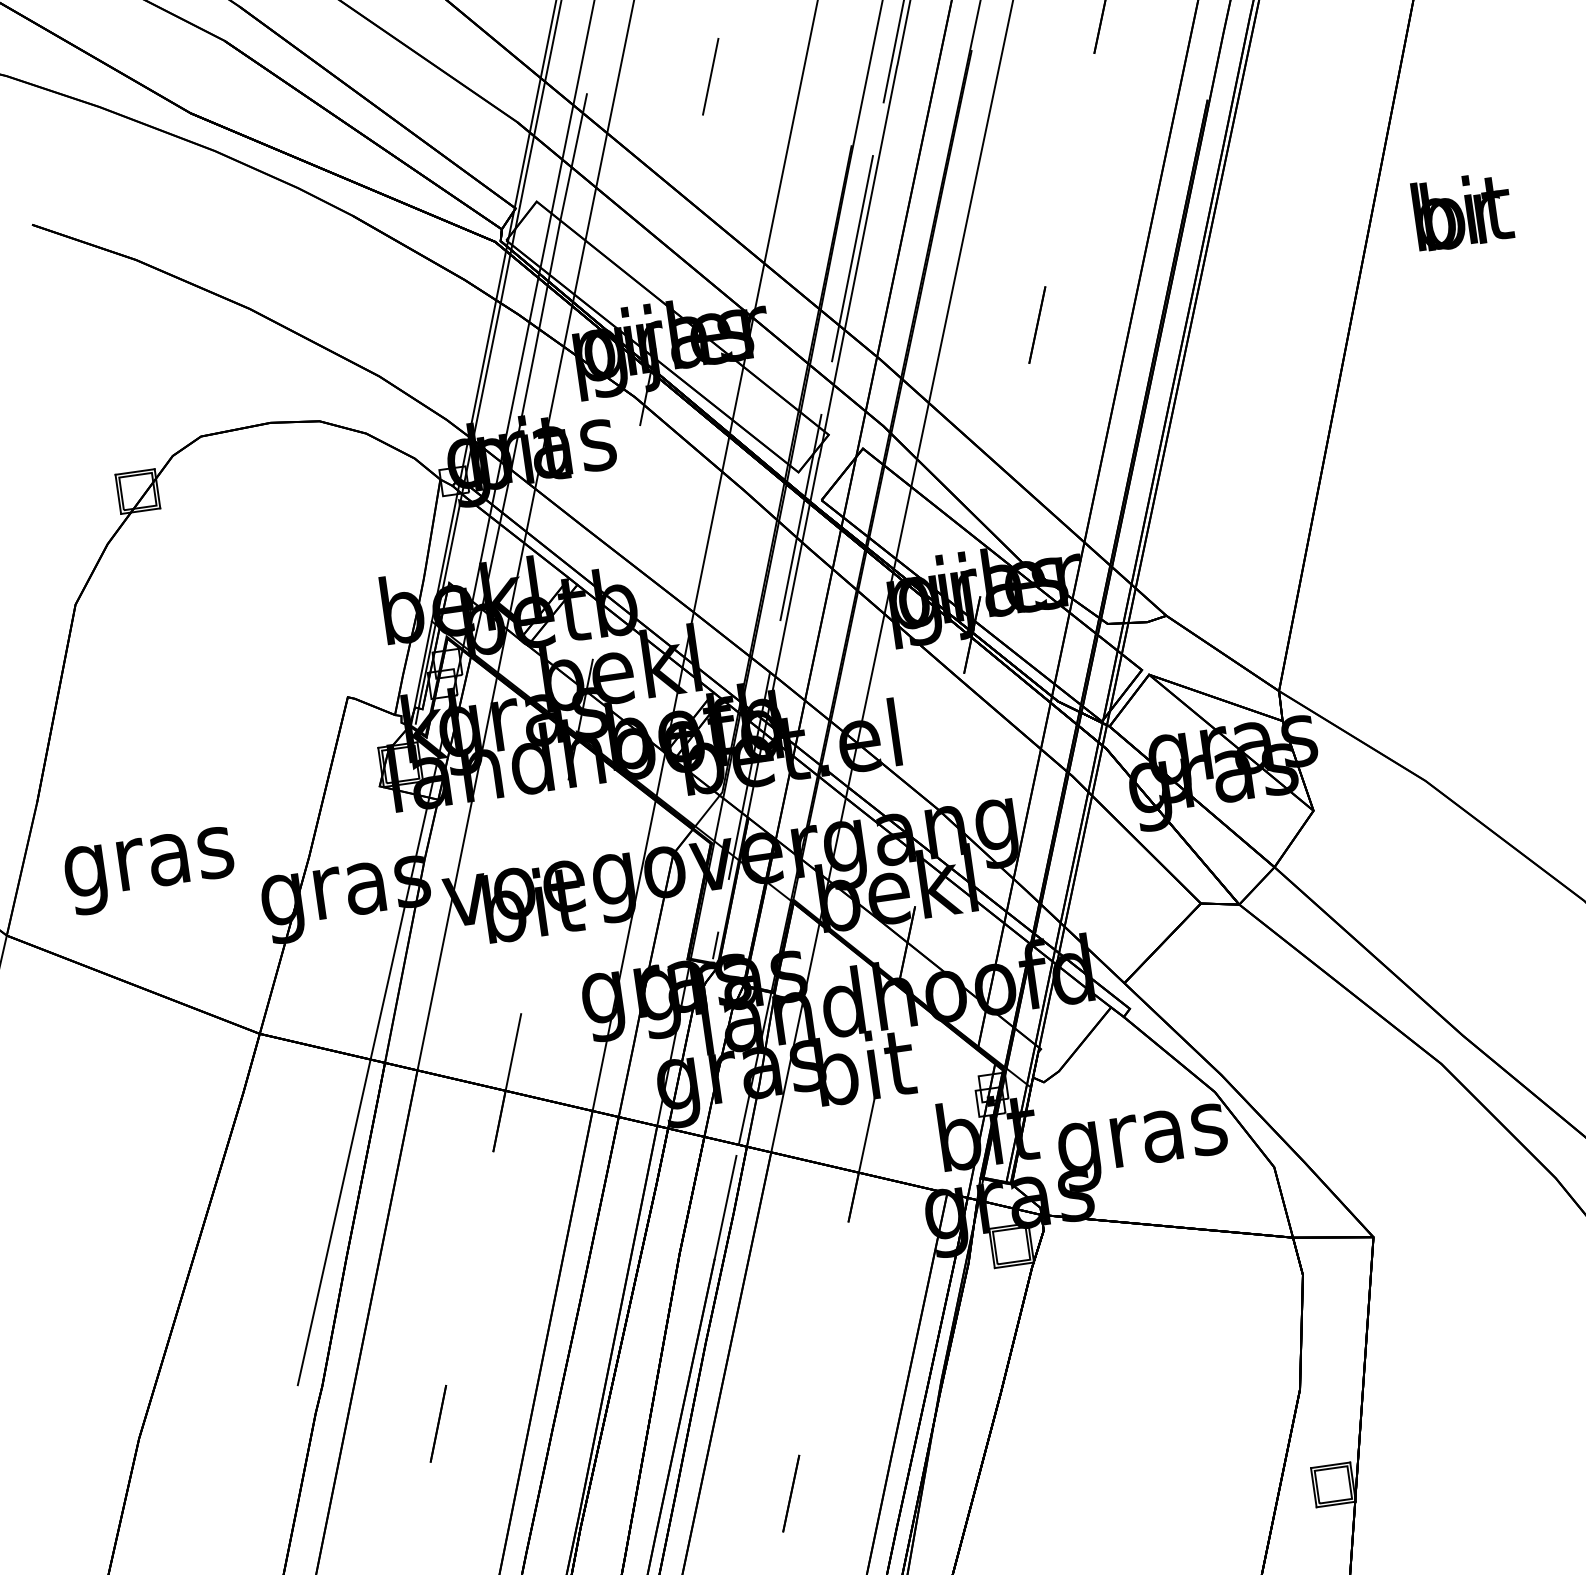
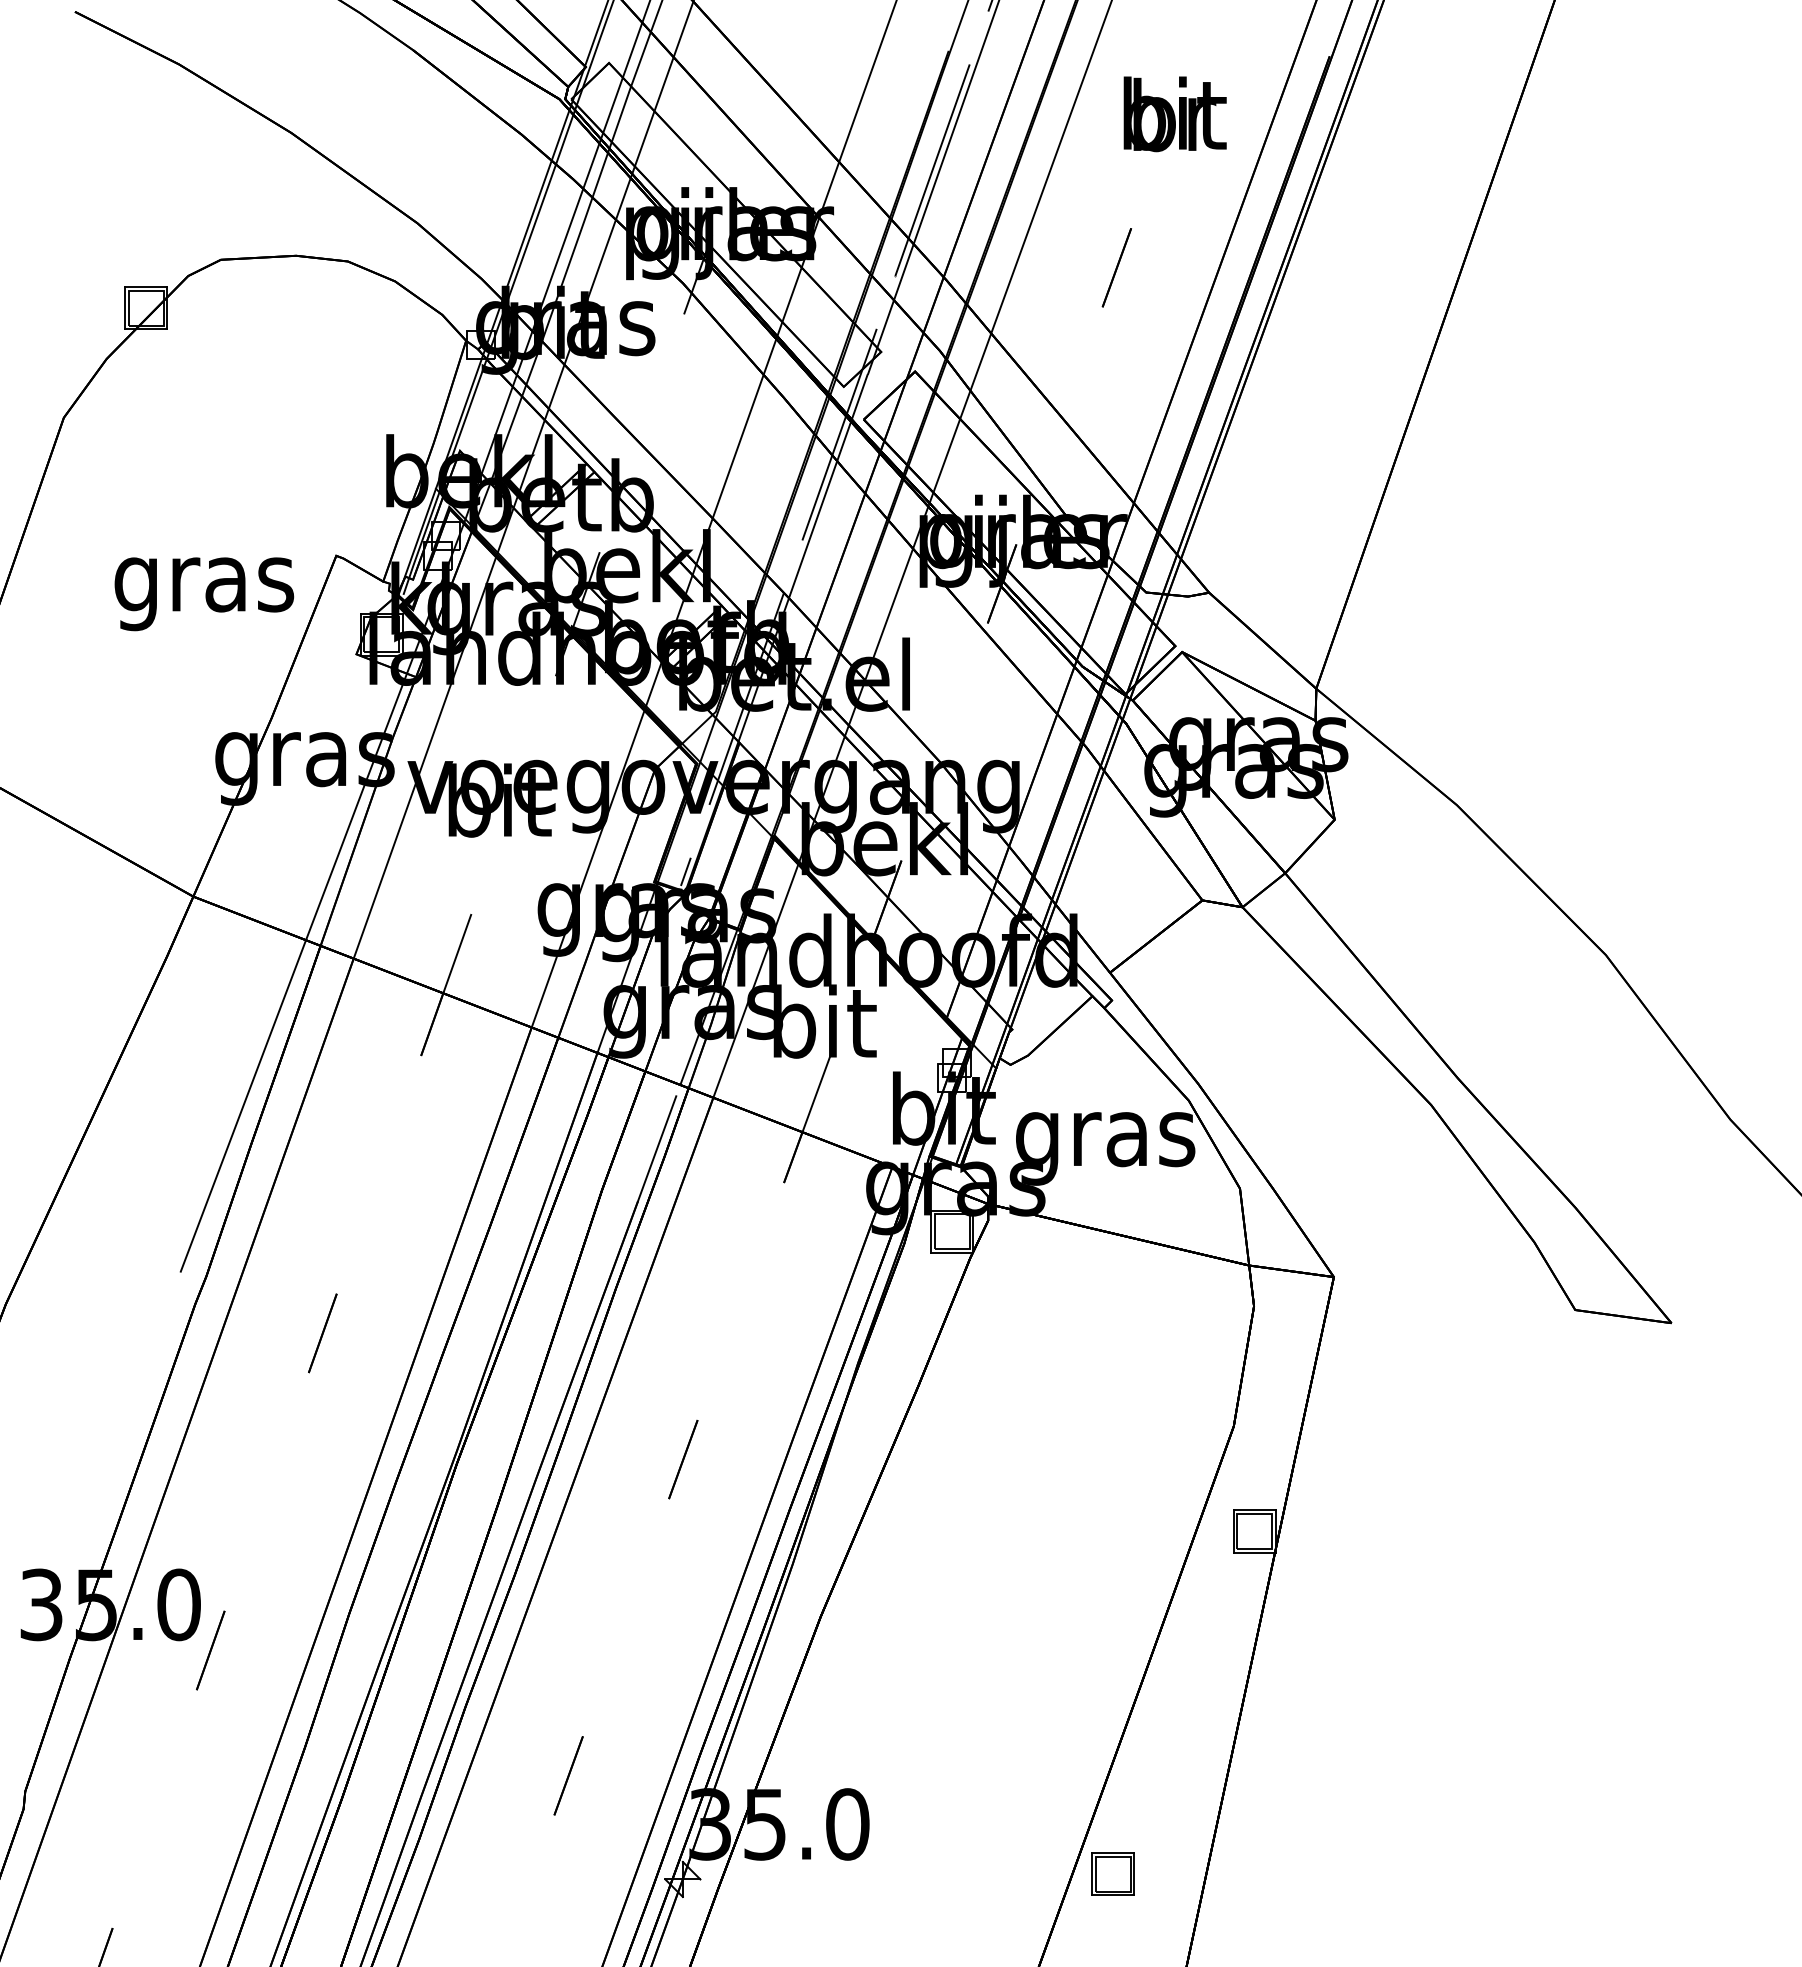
text: (1462, 212) -> (1174, 114), moved
text: (150, 871) -> (204, 594), moved

